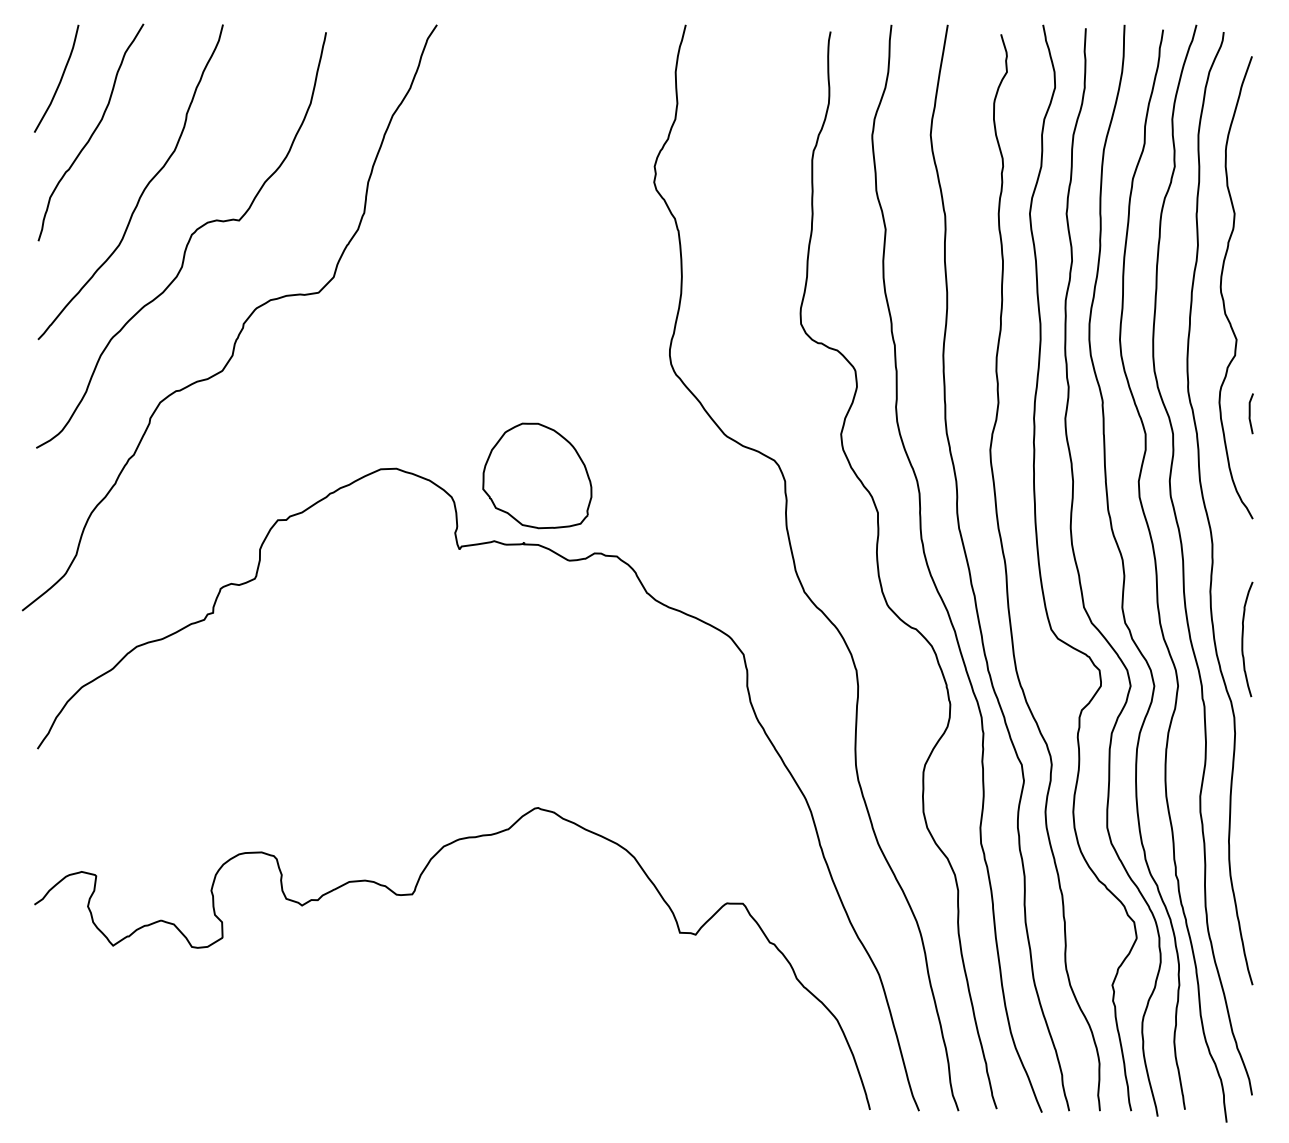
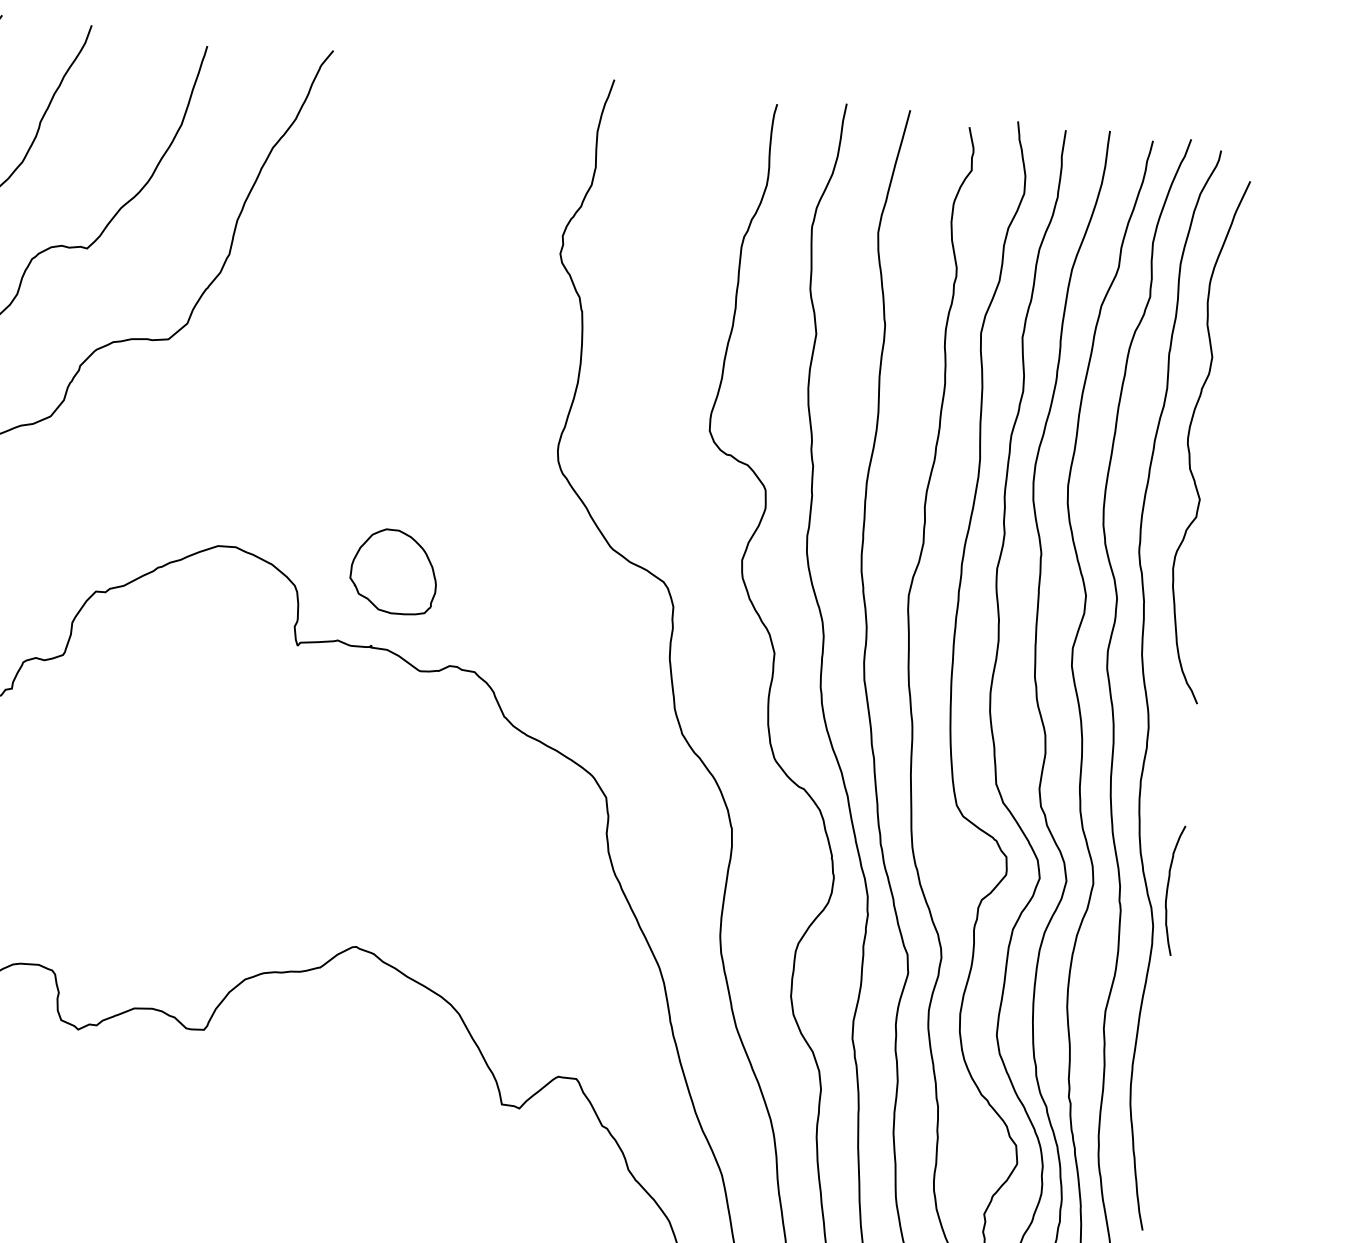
line: (1250, 413) -> (1206, 584), removed
part: (537, 475) -> (394, 571), size x0.7
curve: (1243, 639) -> (1168, 889), moved

